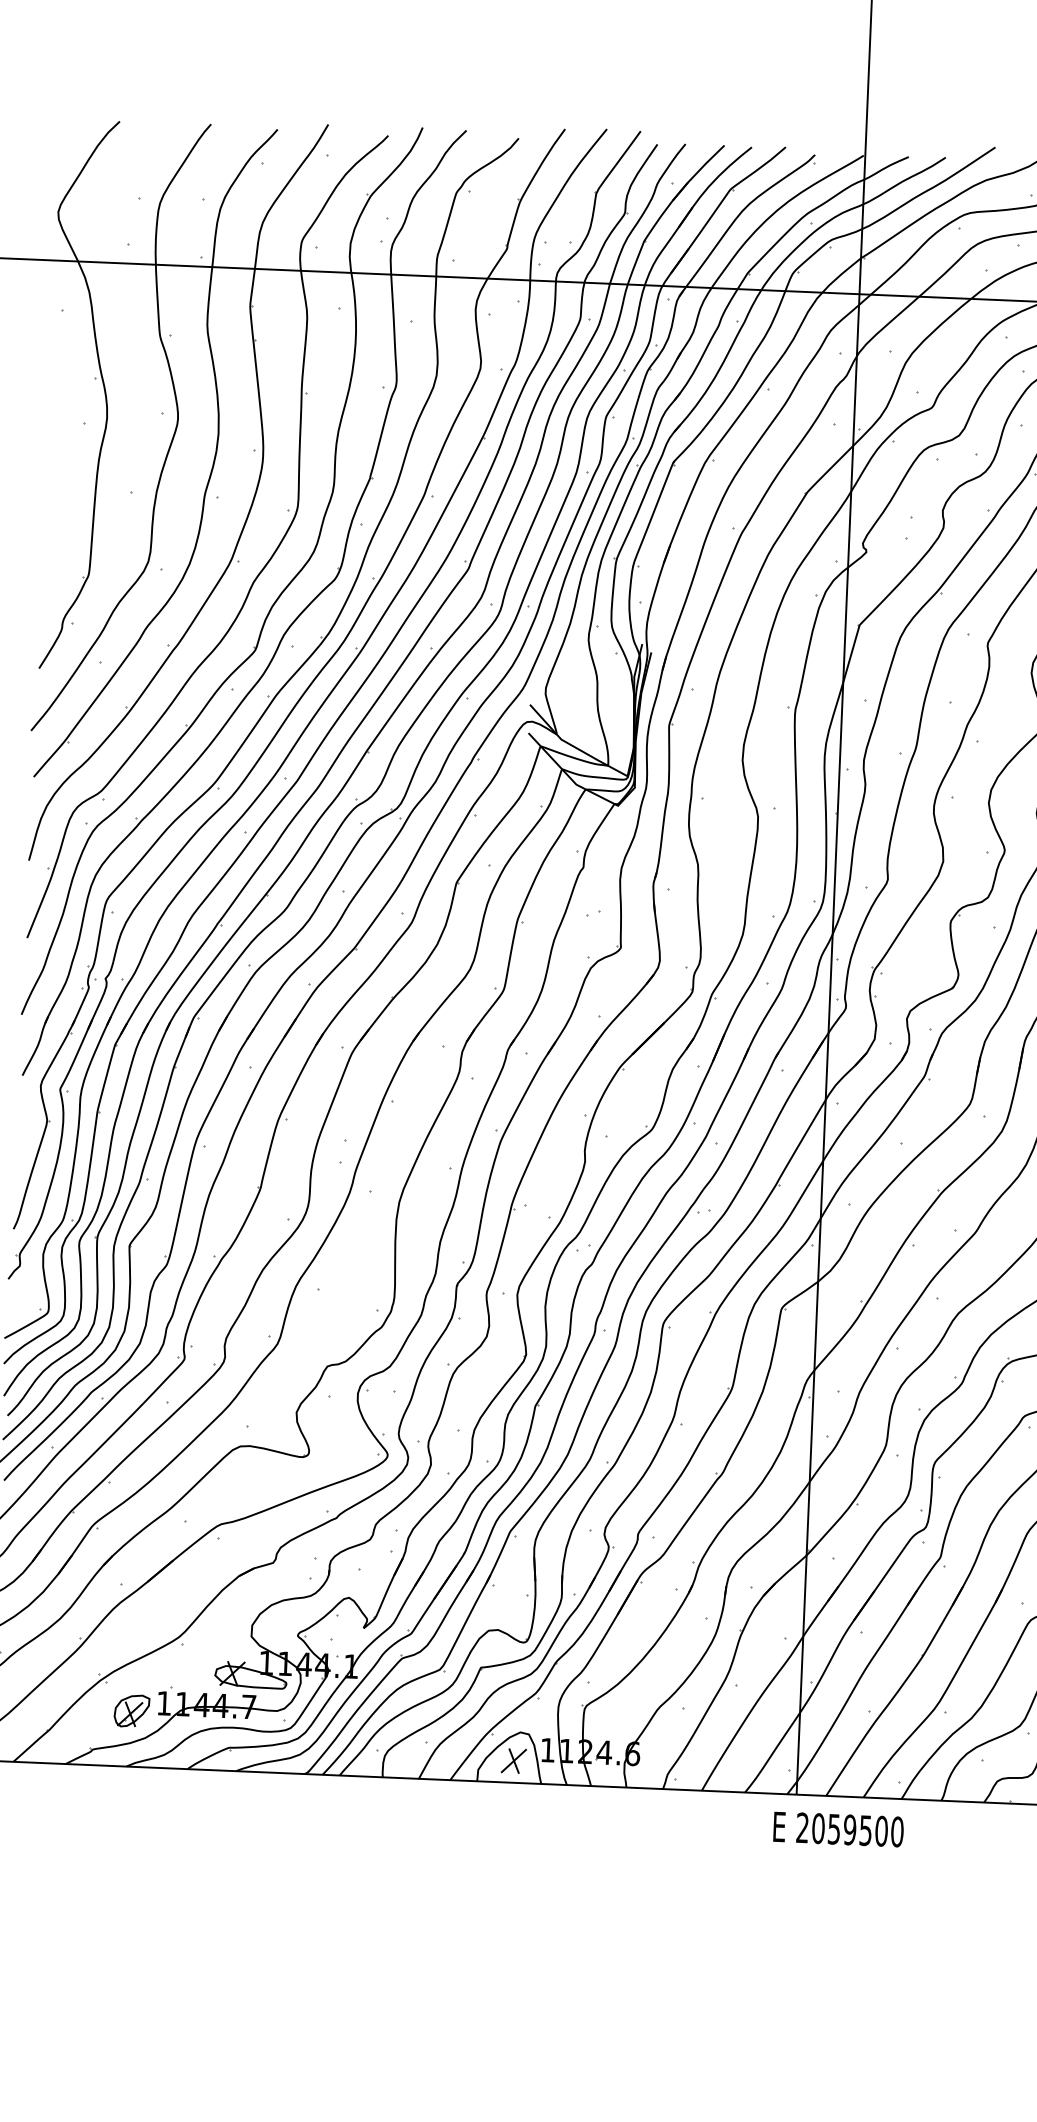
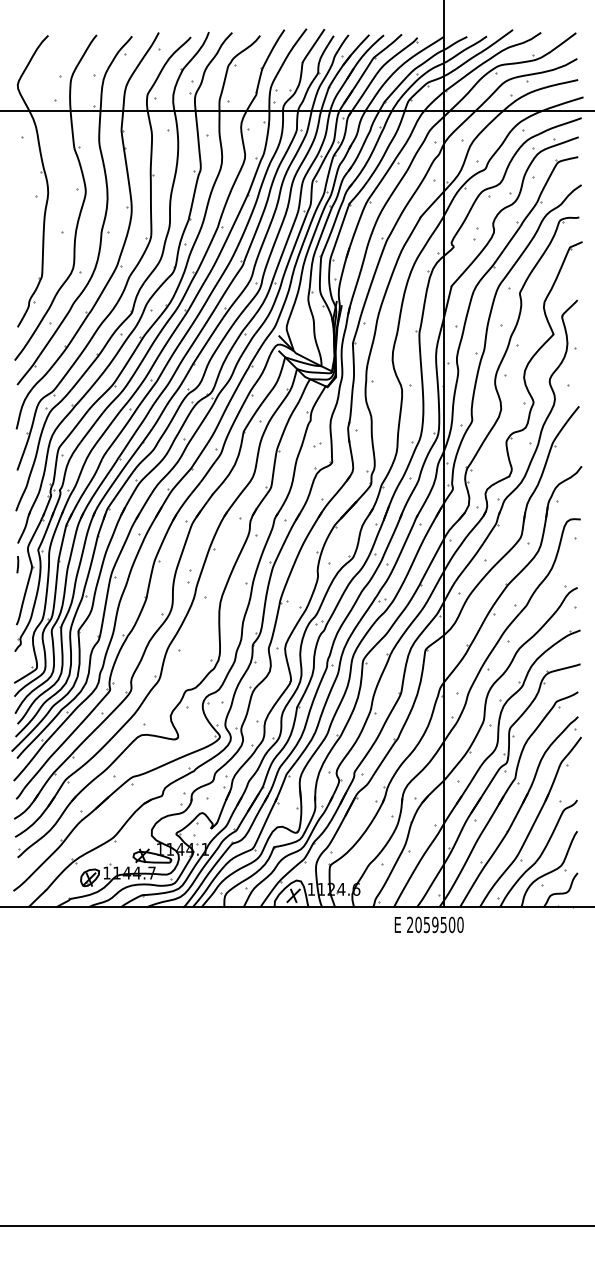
line: (20, 1115) -> (17, 564), added
text: (837, 1828) -> (428, 924), moved

